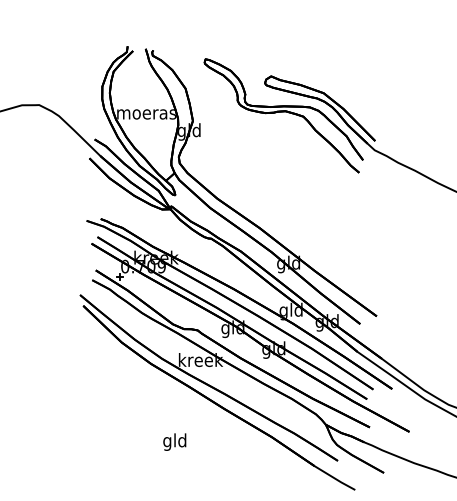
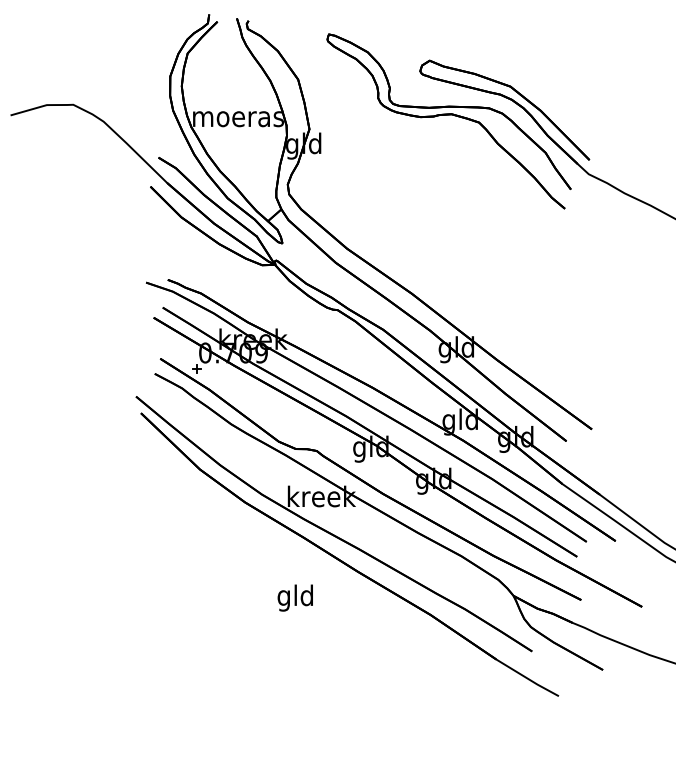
text: (174, 441) -> (294, 597), moved

